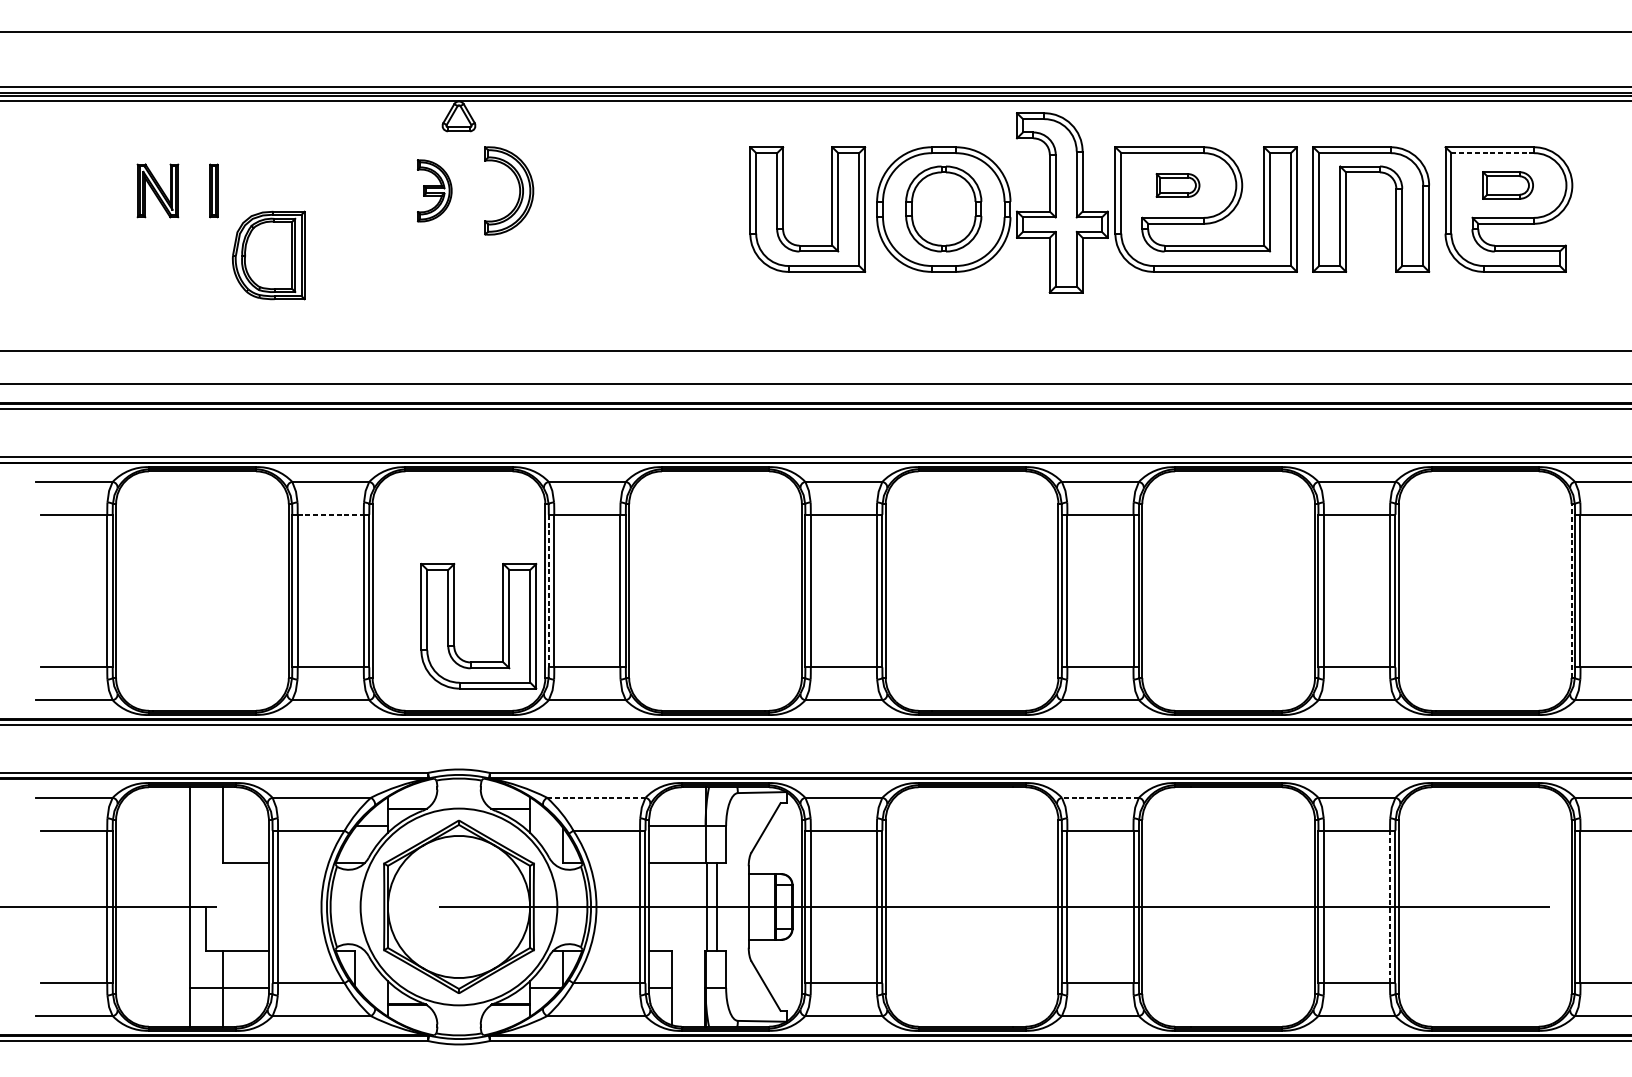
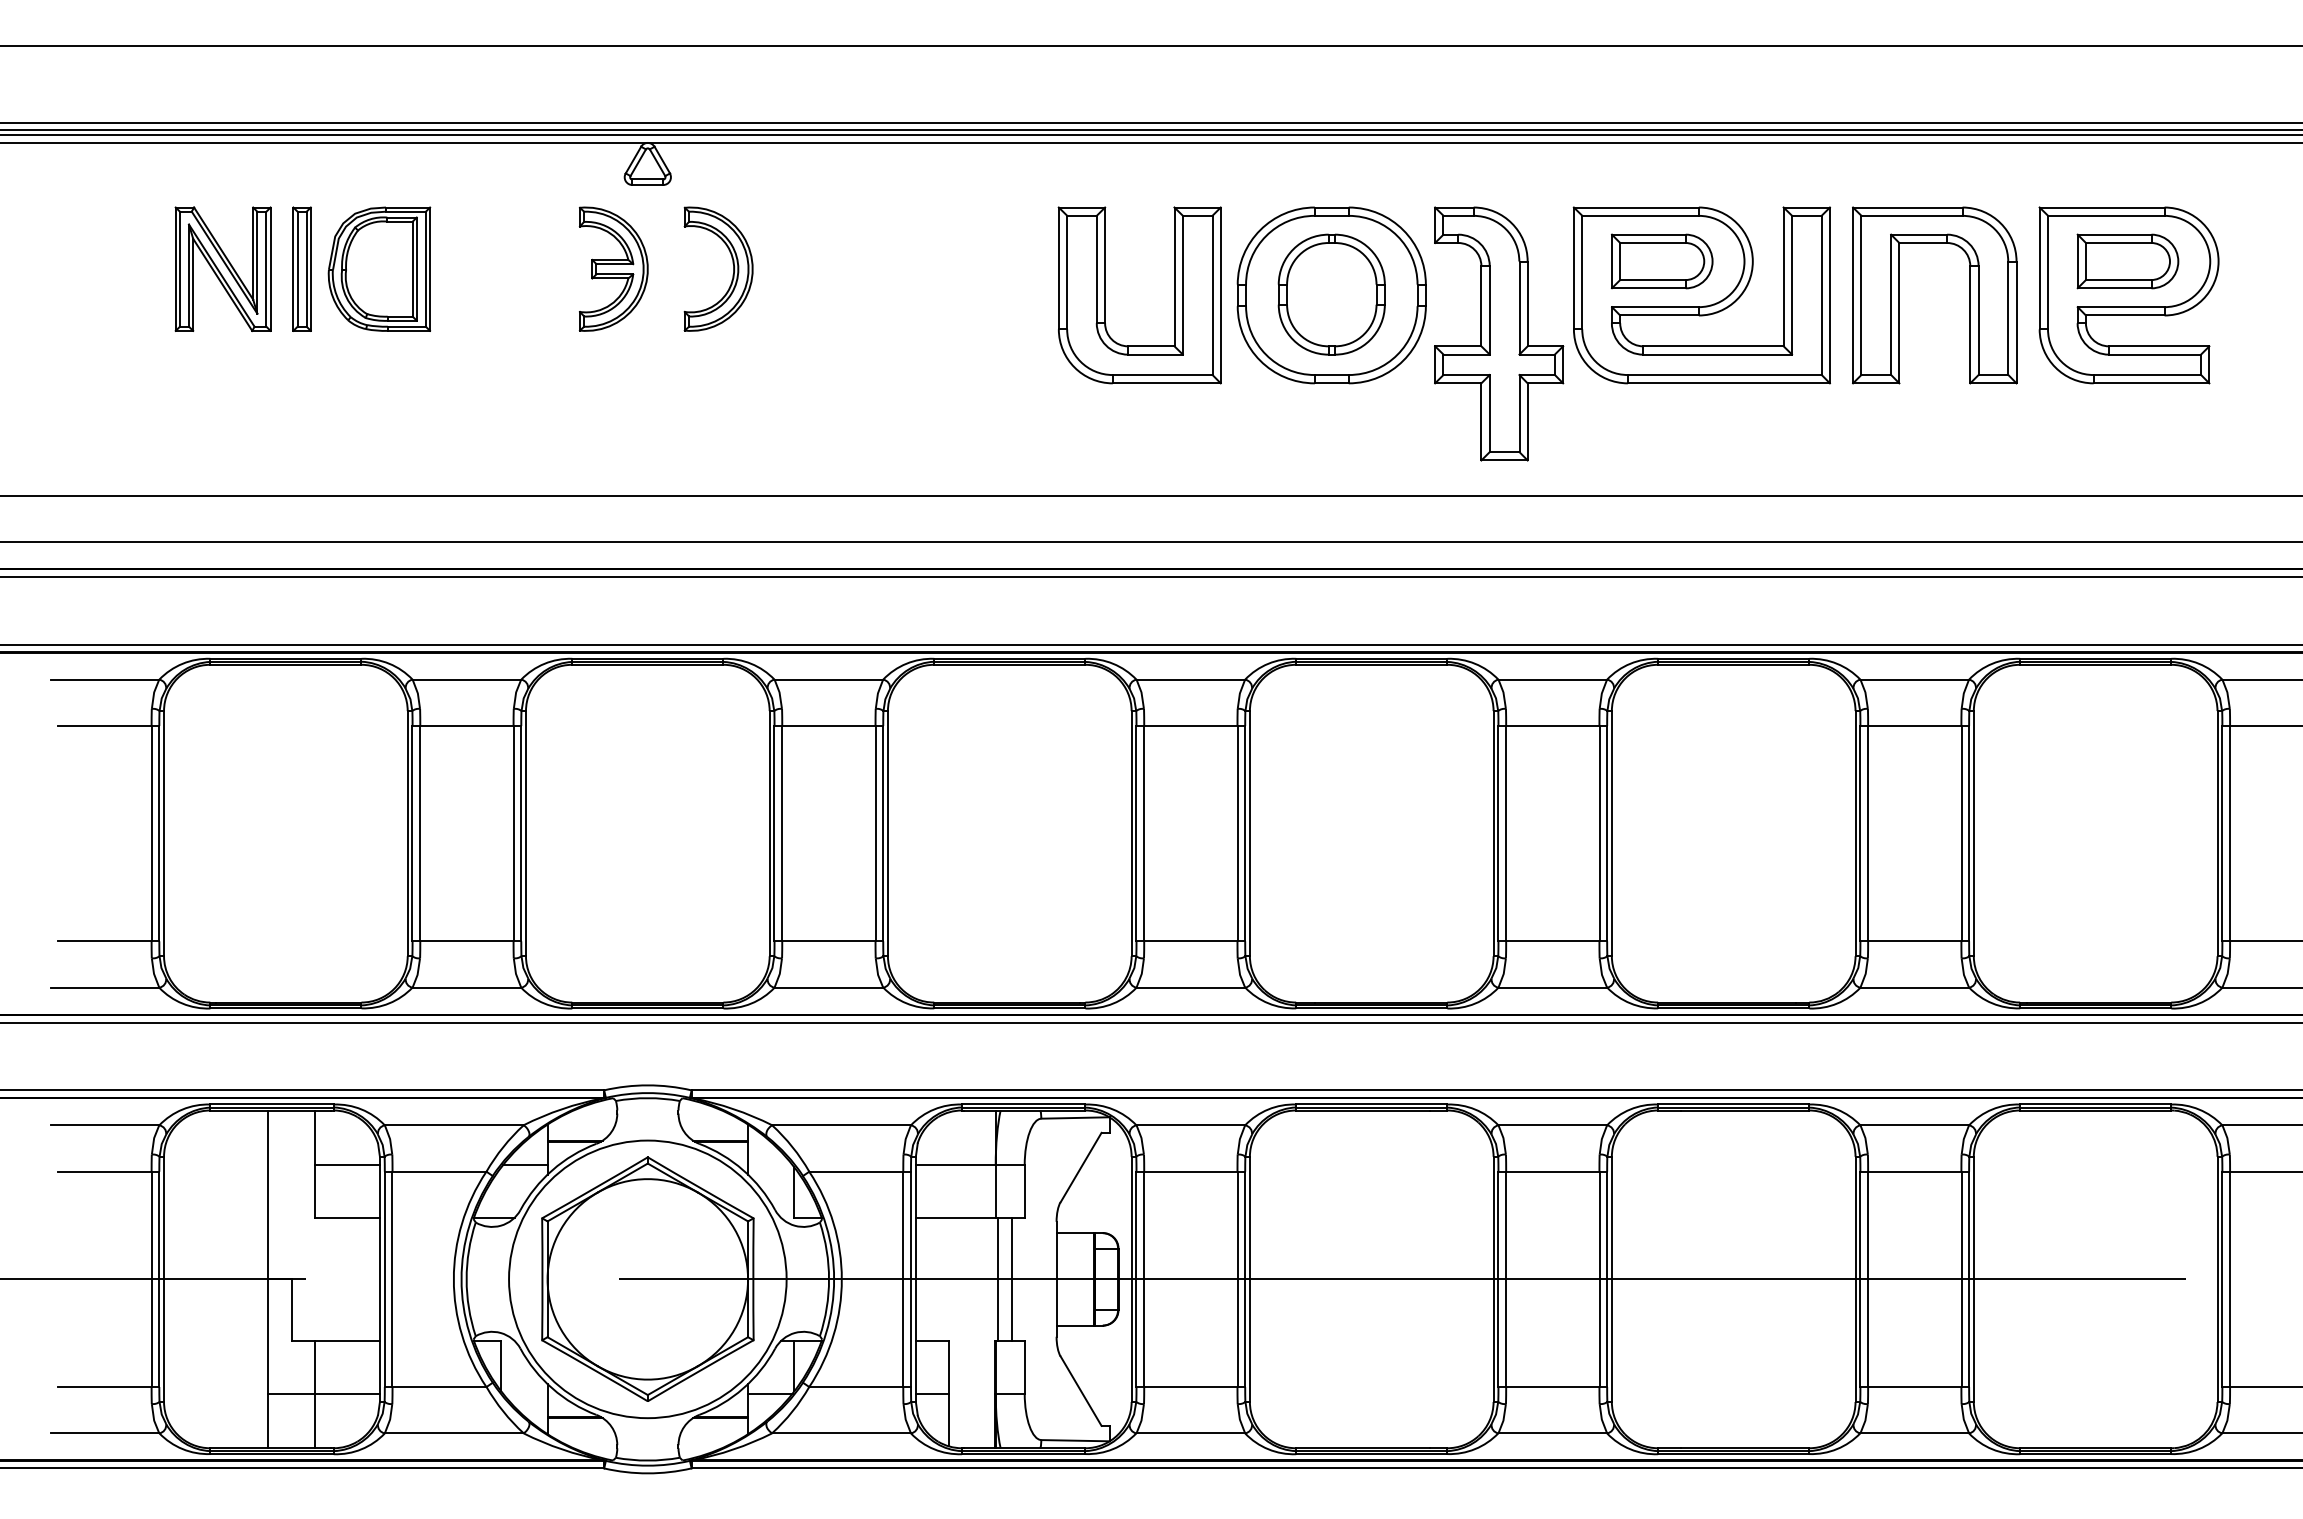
line: (1492, 152) -> (2106, 215), dashed -> solid
part: (1178, 185) -> (1662, 261), size x1.67
part: (1507, 185) -> (2127, 261), size x1.43
part: (157, 190) -> (222, 268), size x1.67
part: (213, 190) -> (301, 268), size x1.67
part: (434, 190) -> (613, 268), size x1.43
part: (1062, 202) -> (1499, 333), moved
part: (268, 254) -> (379, 268), moved
line: (330, 515) -> (466, 726), dashed -> solid
line: (548, 590) -> (774, 833), dashed -> solid
line: (1571, 590) -> (2217, 833), dashed -> solid
part: (454, 626) -> (641, 883), removed
line: (596, 797) -> (841, 1125), dashed -> solid
line: (1100, 797) -> (1552, 1125), dashed -> solid
line: (245, 825) -> (346, 1164), added
line: (1390, 907) -> (1961, 1279), dashed -> solid

